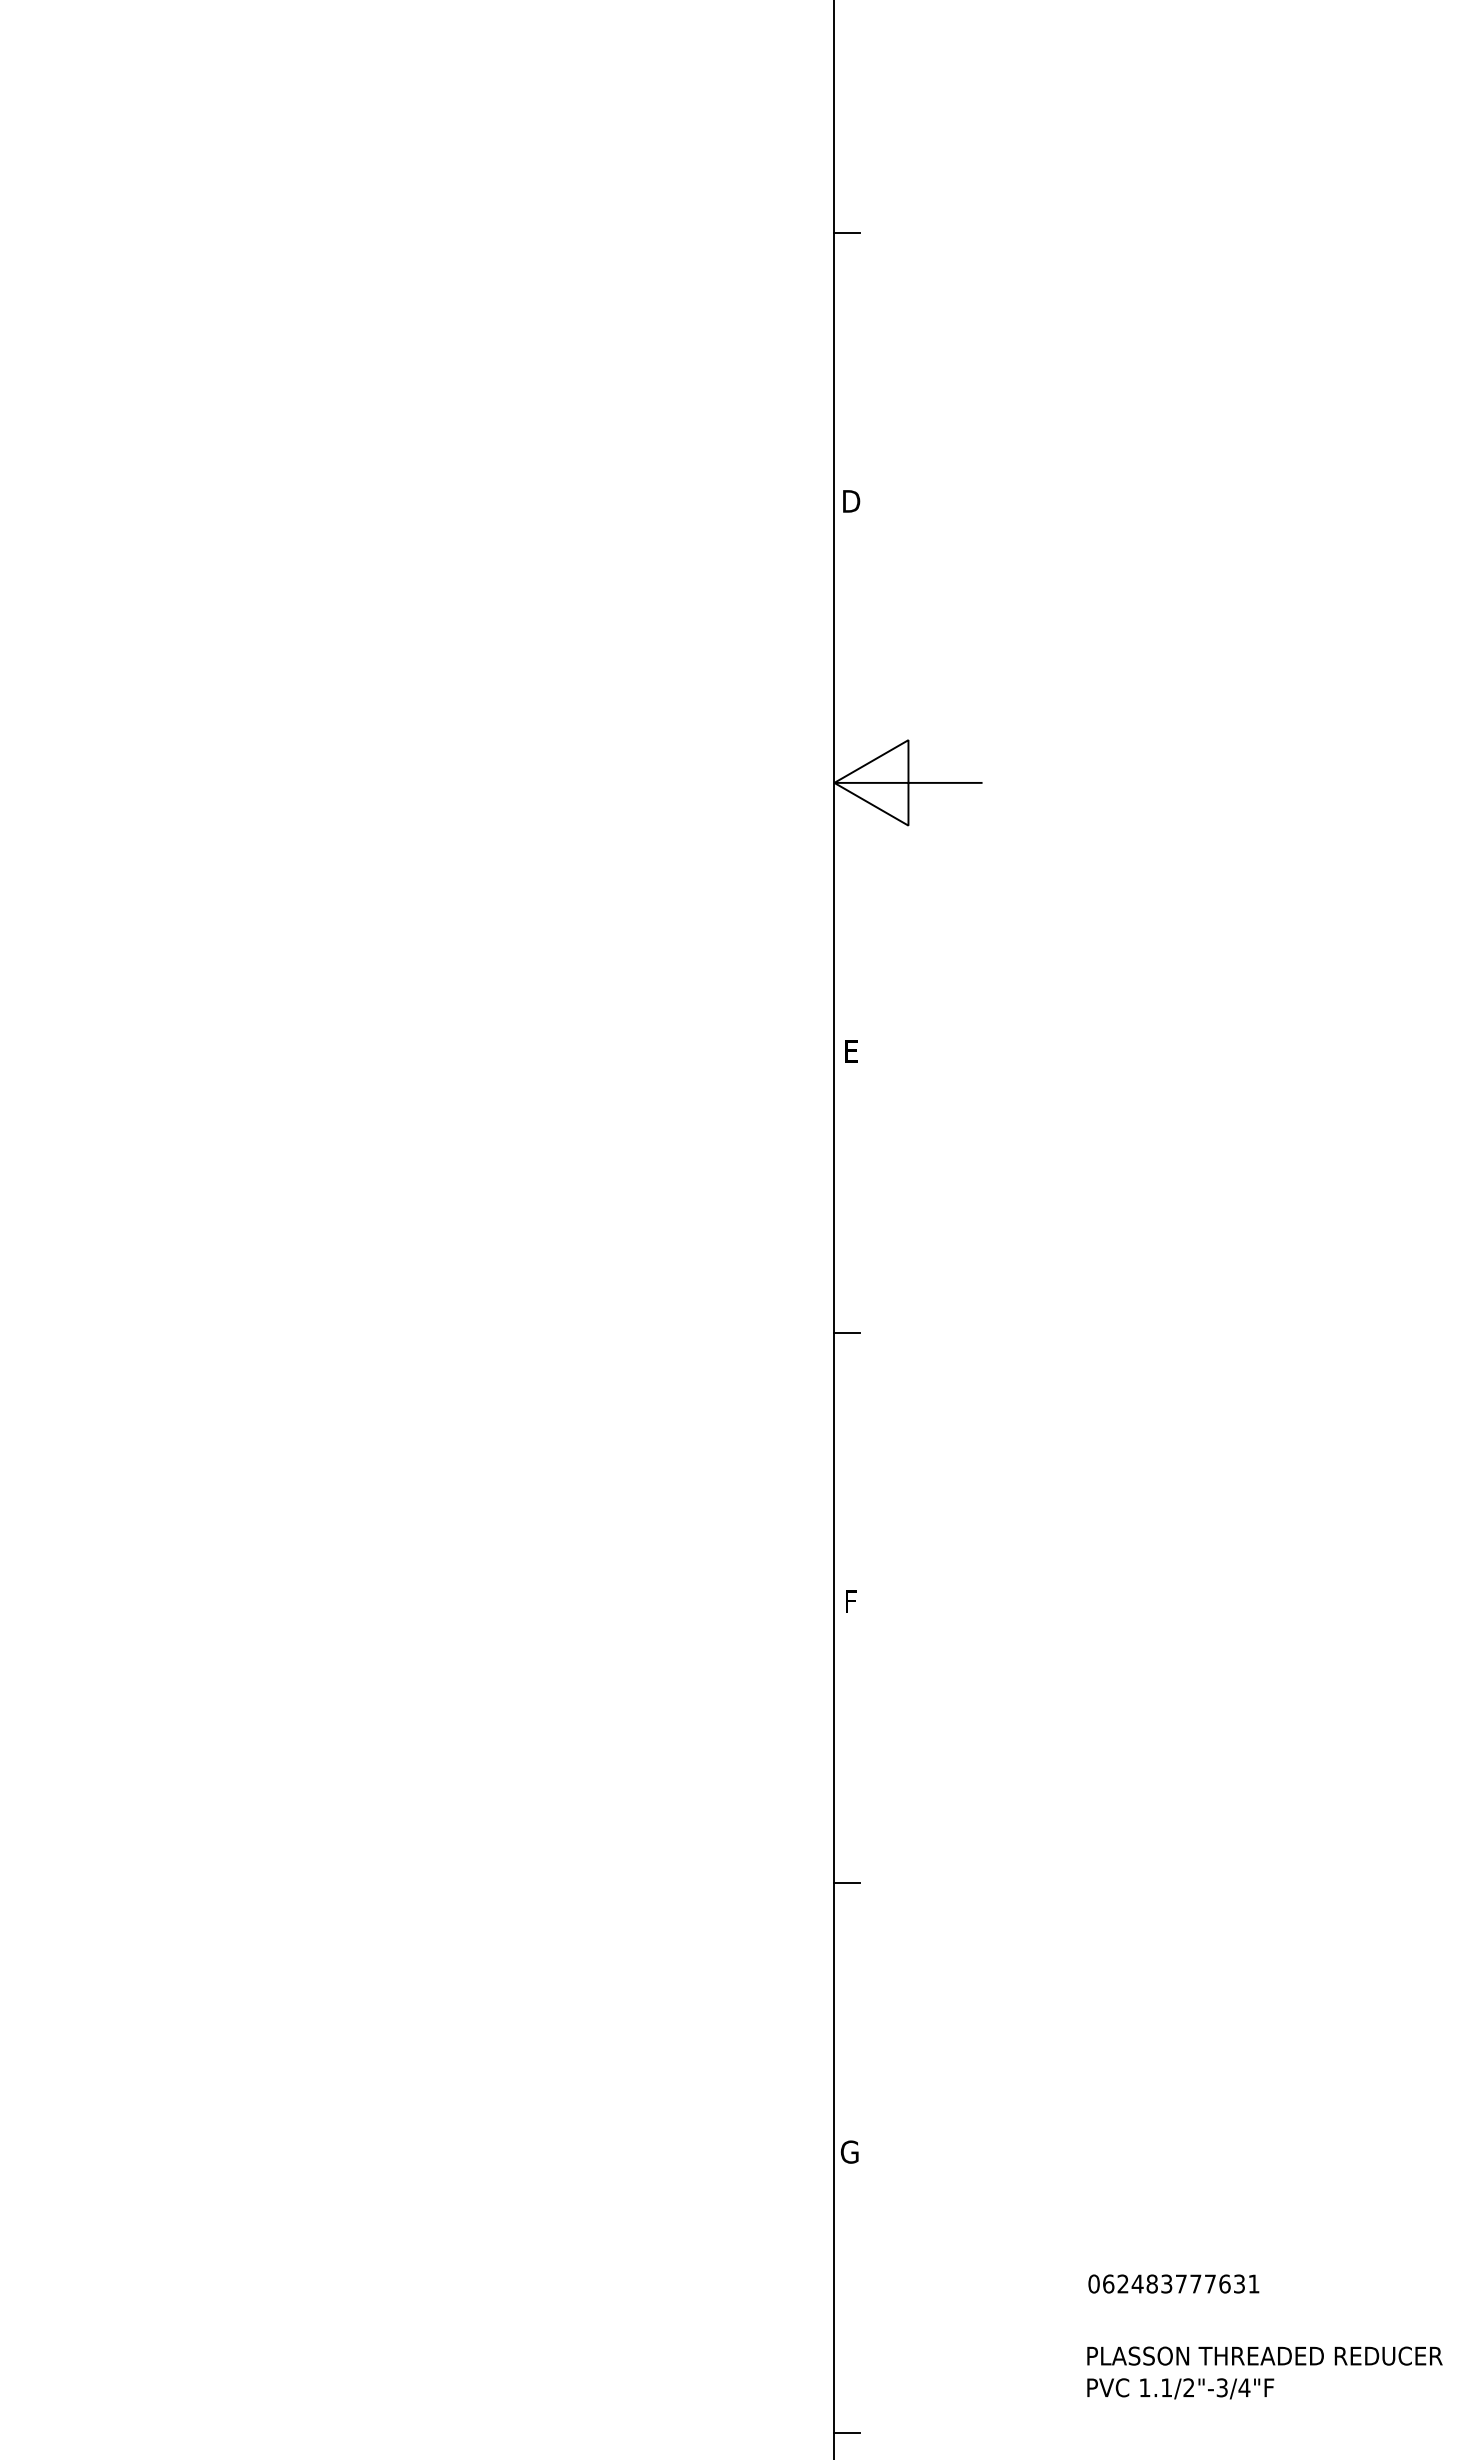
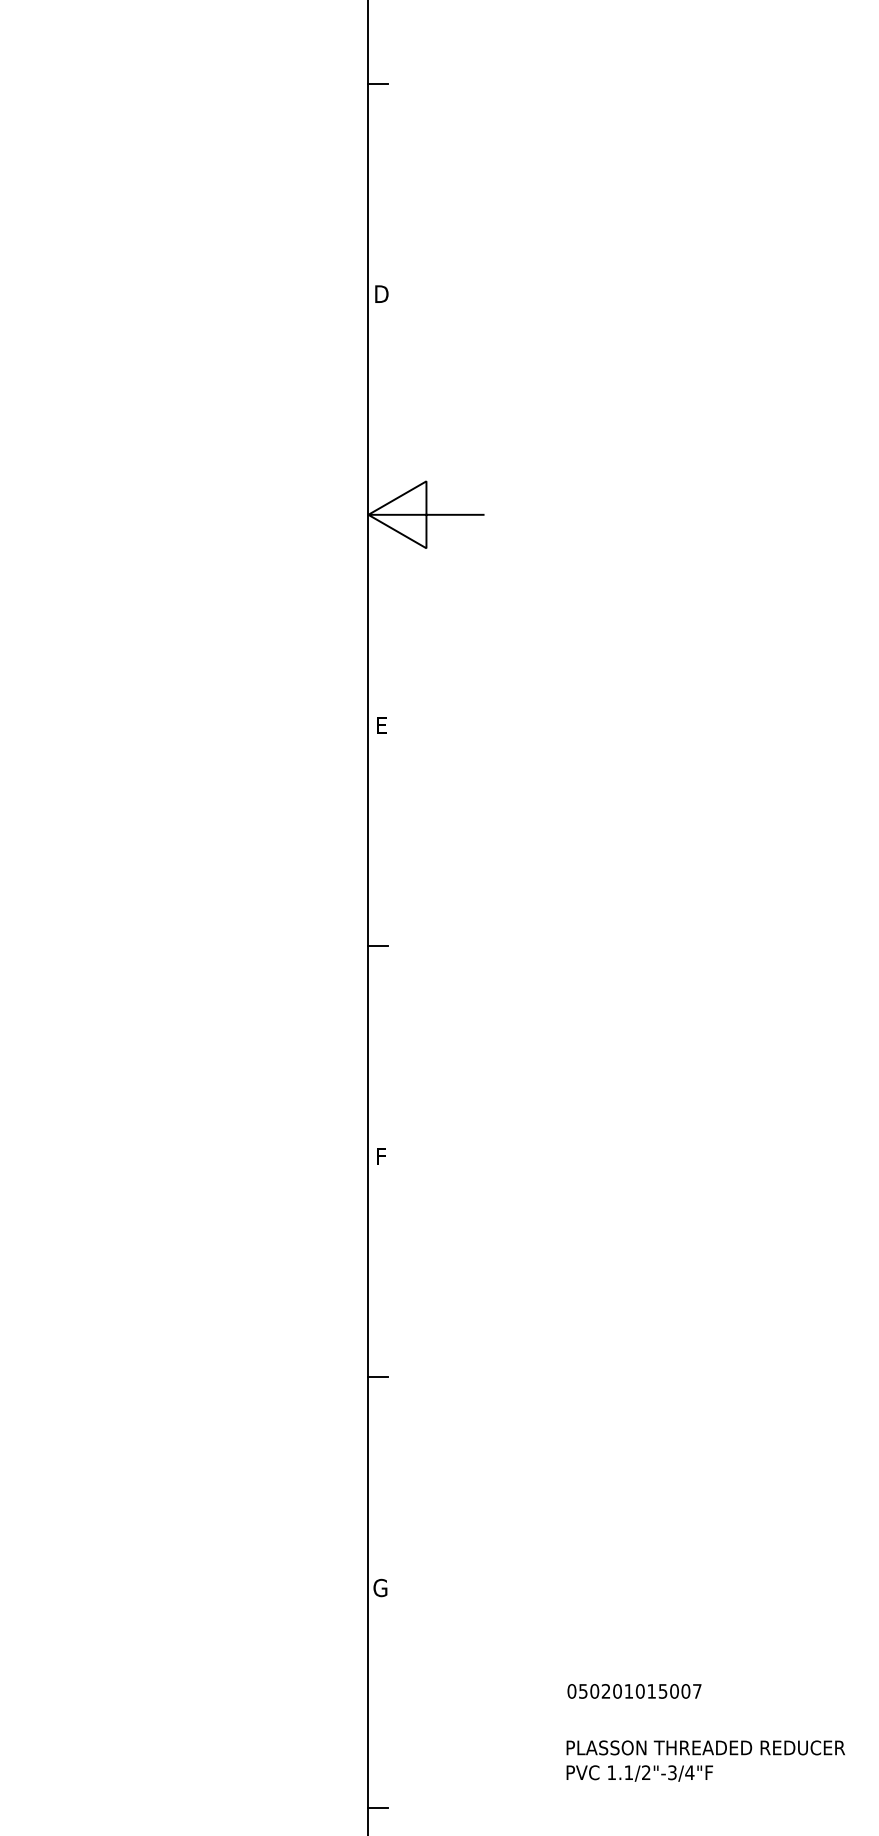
text: (1181, 2283) -> (640, 1690), 062483777631 -> 050201015007

